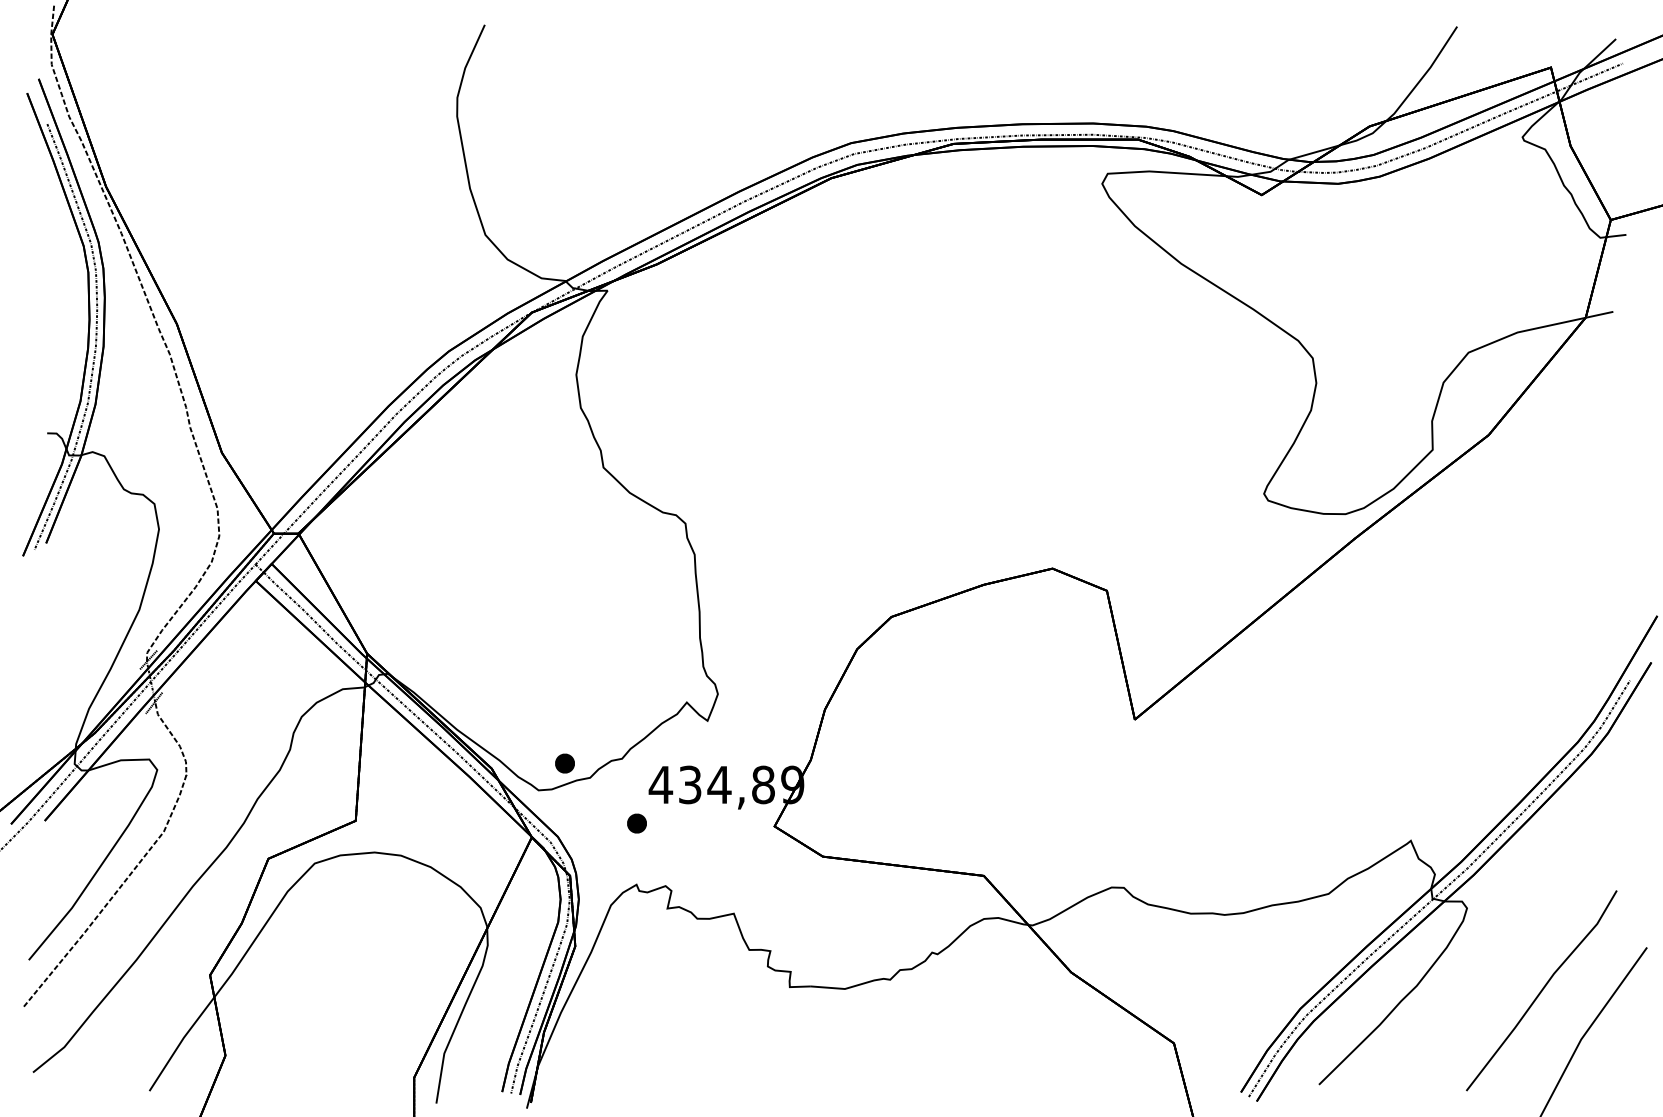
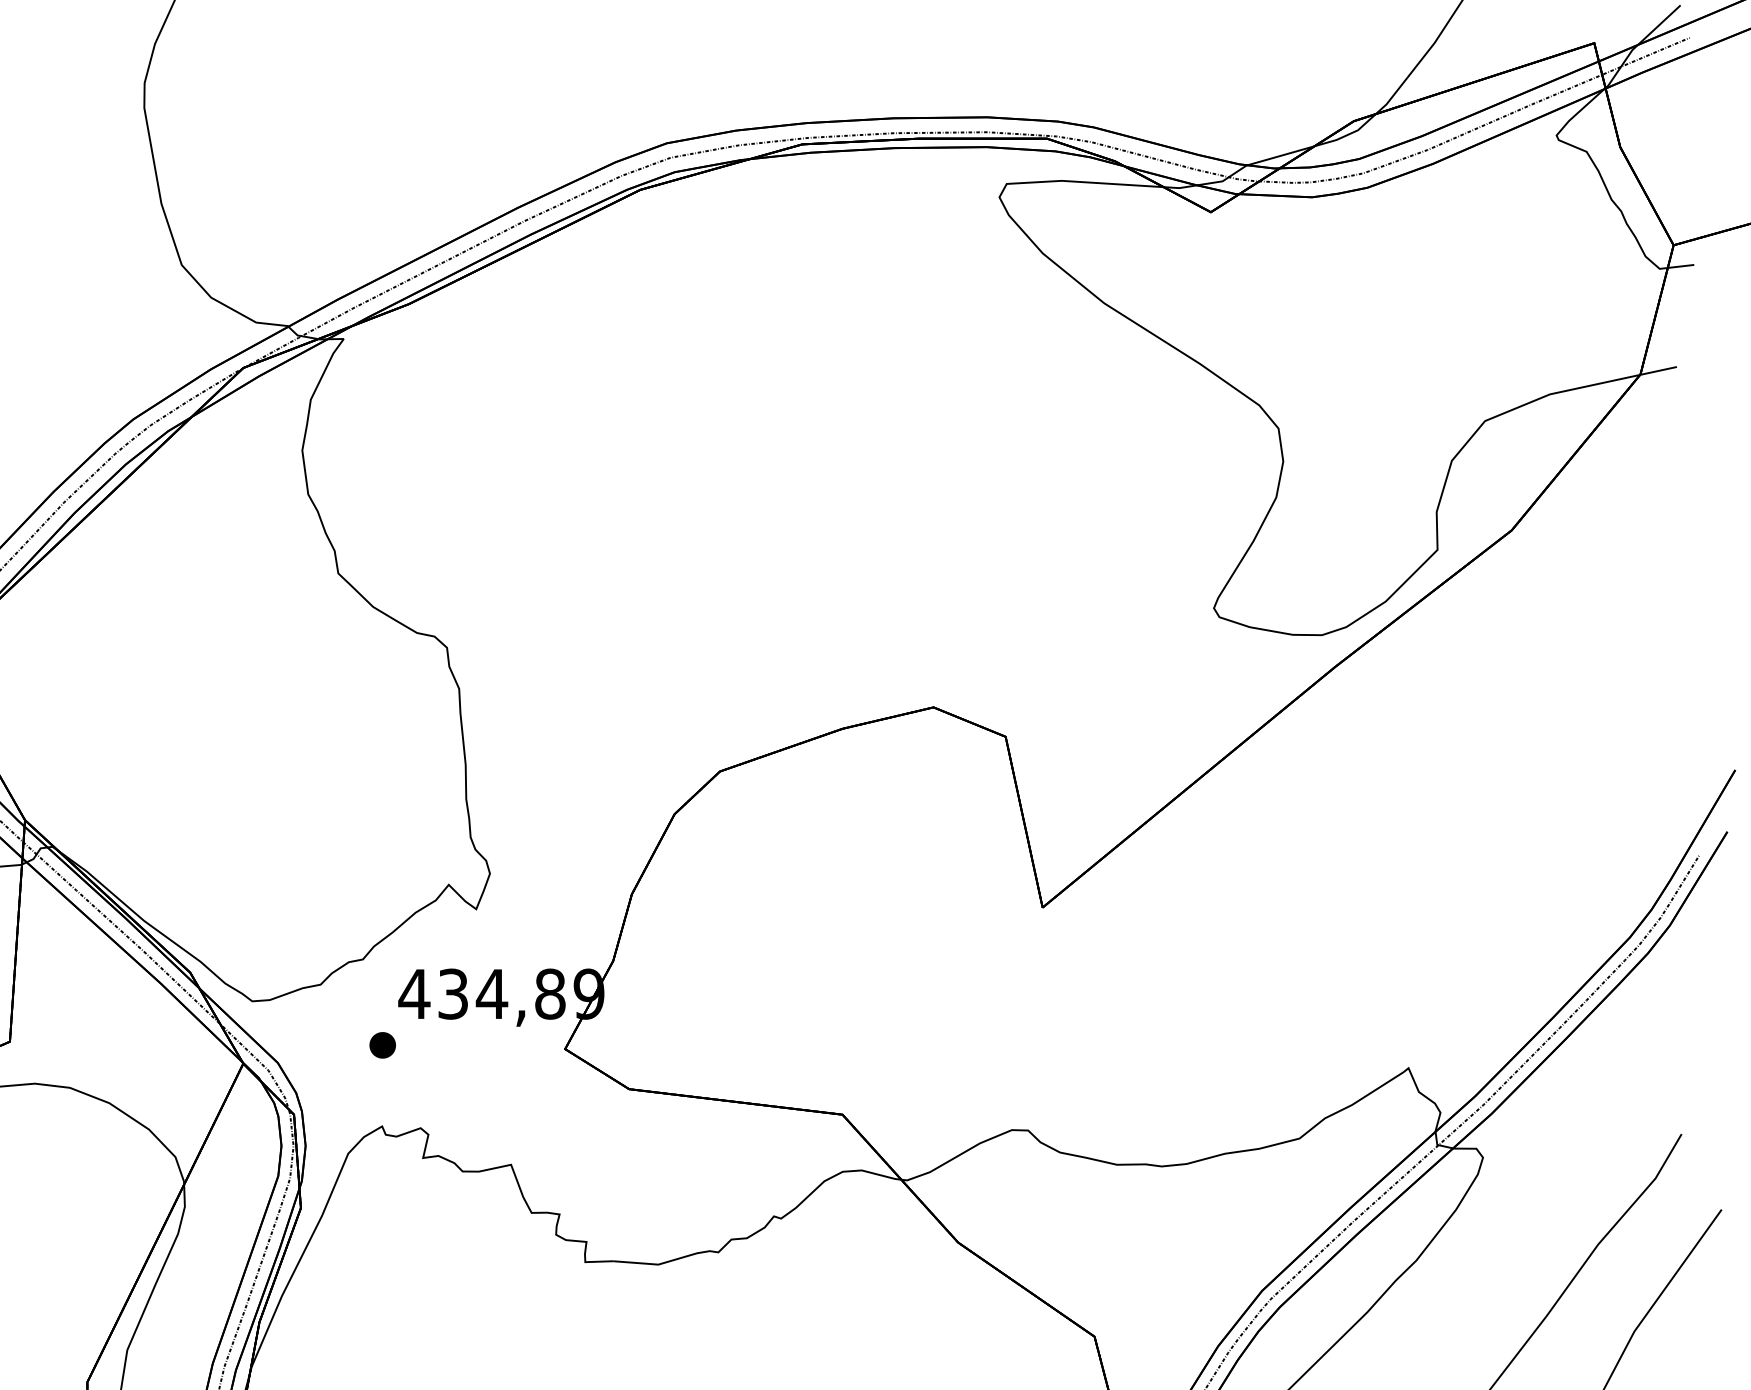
part: (564, 763) -> (286, 965), removed

